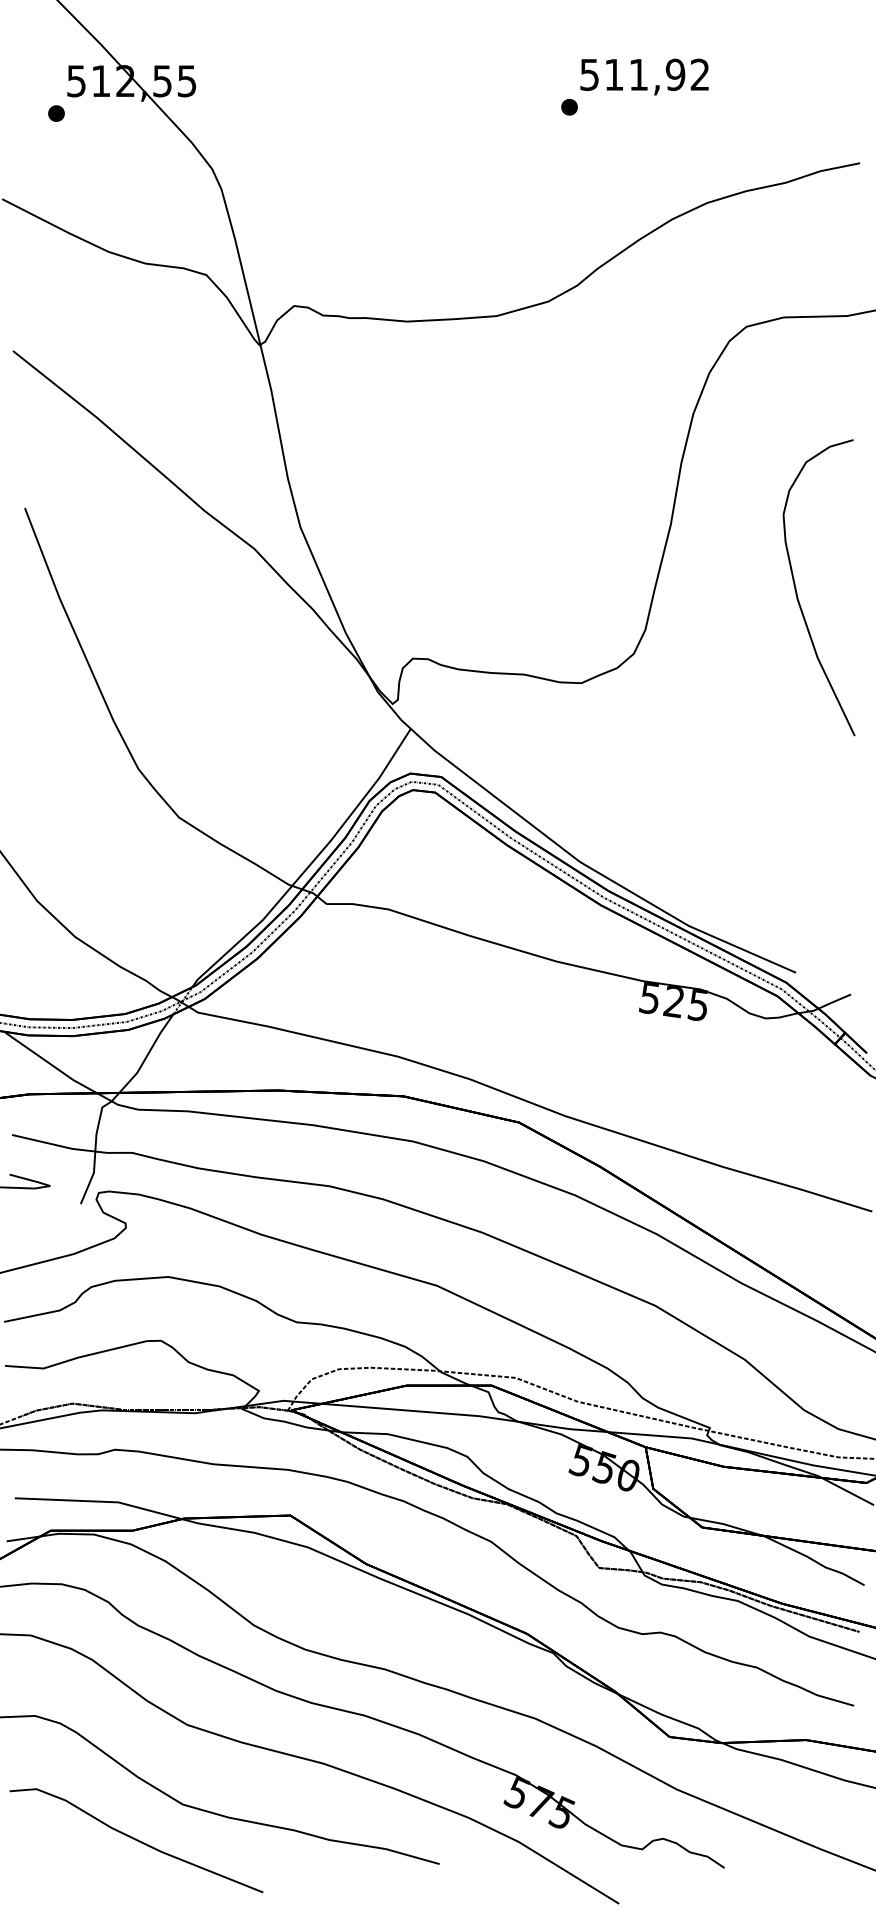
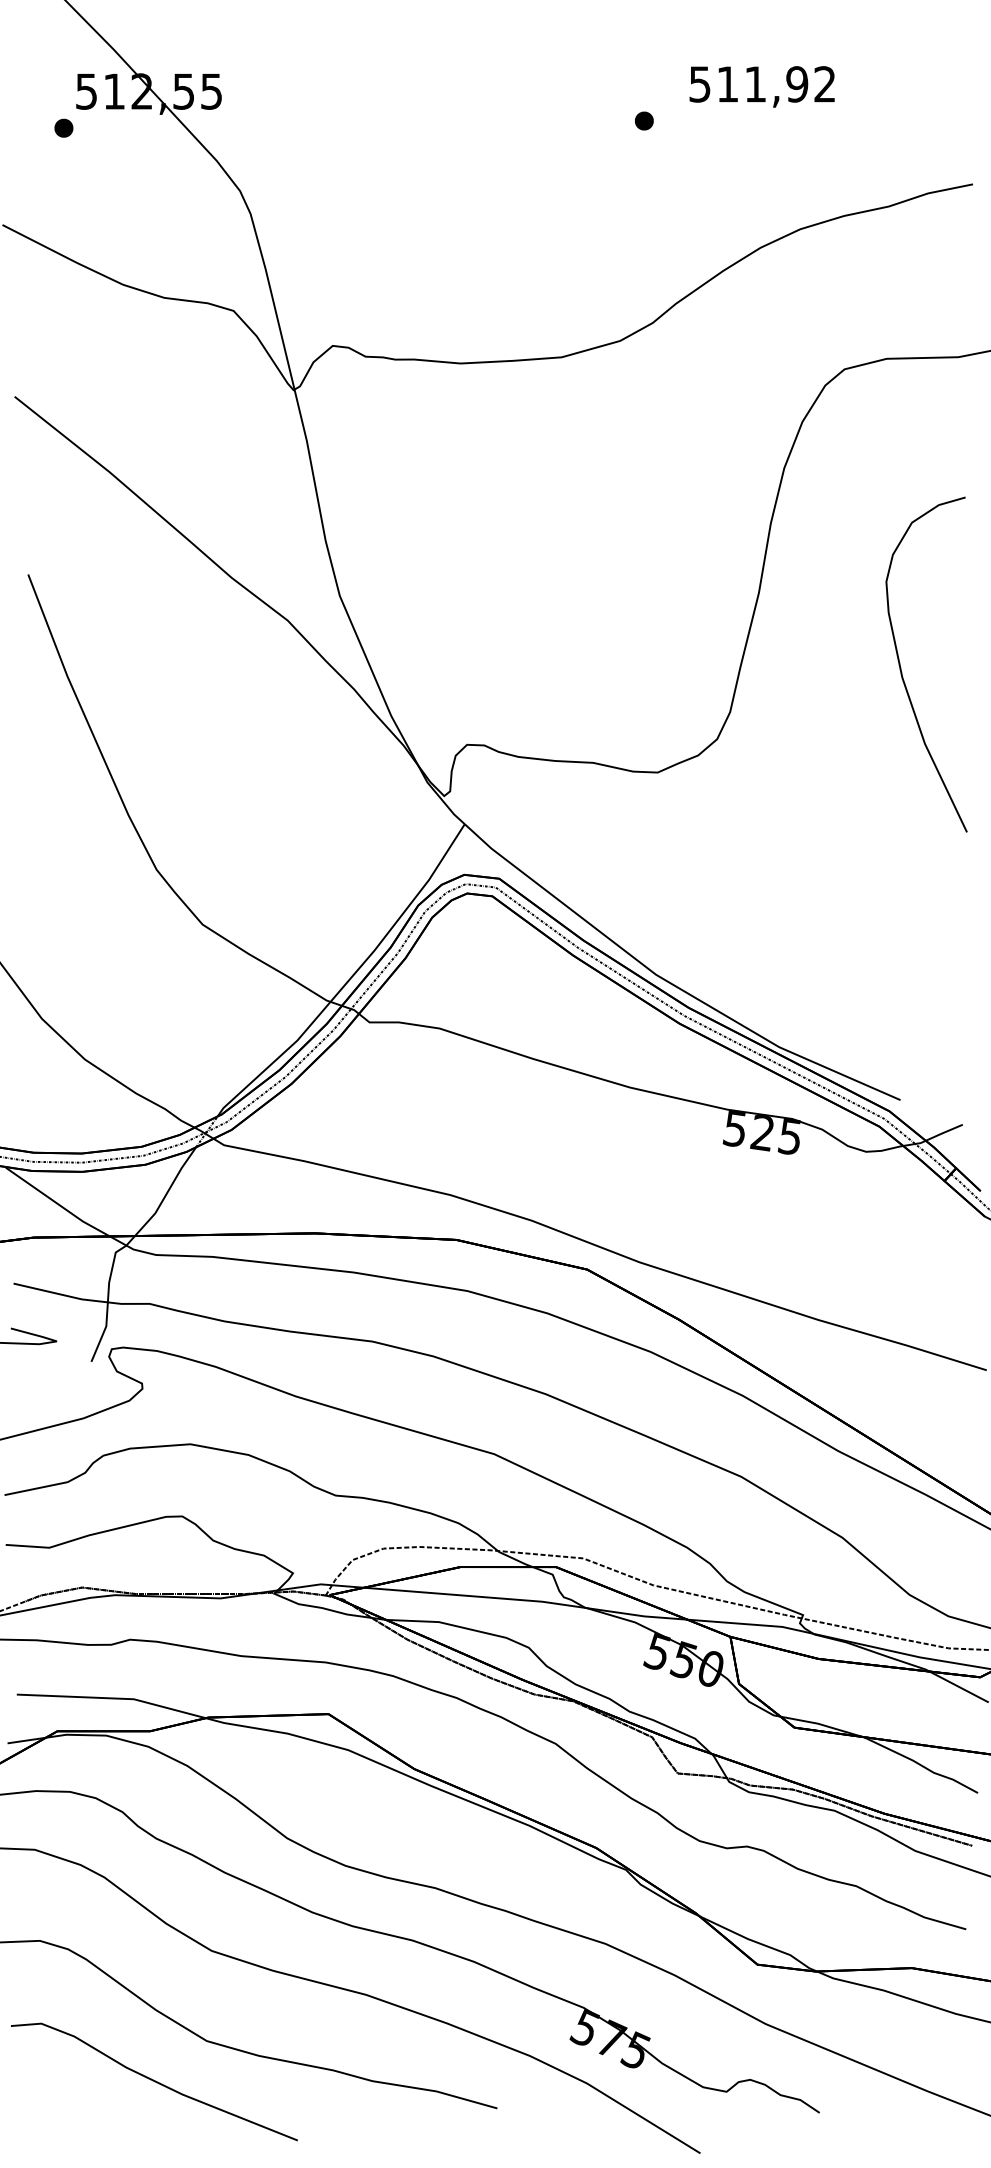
text: (643, 76) -> (761, 86), moved

